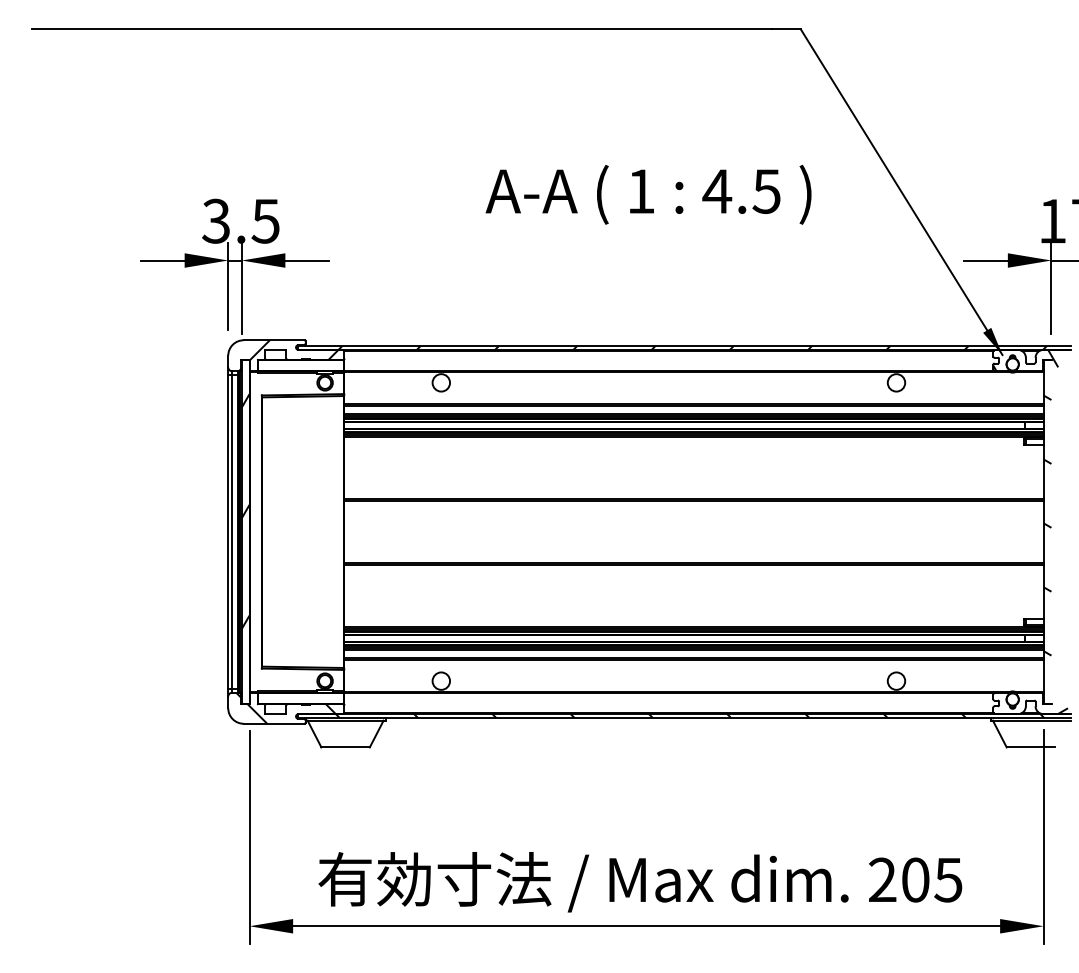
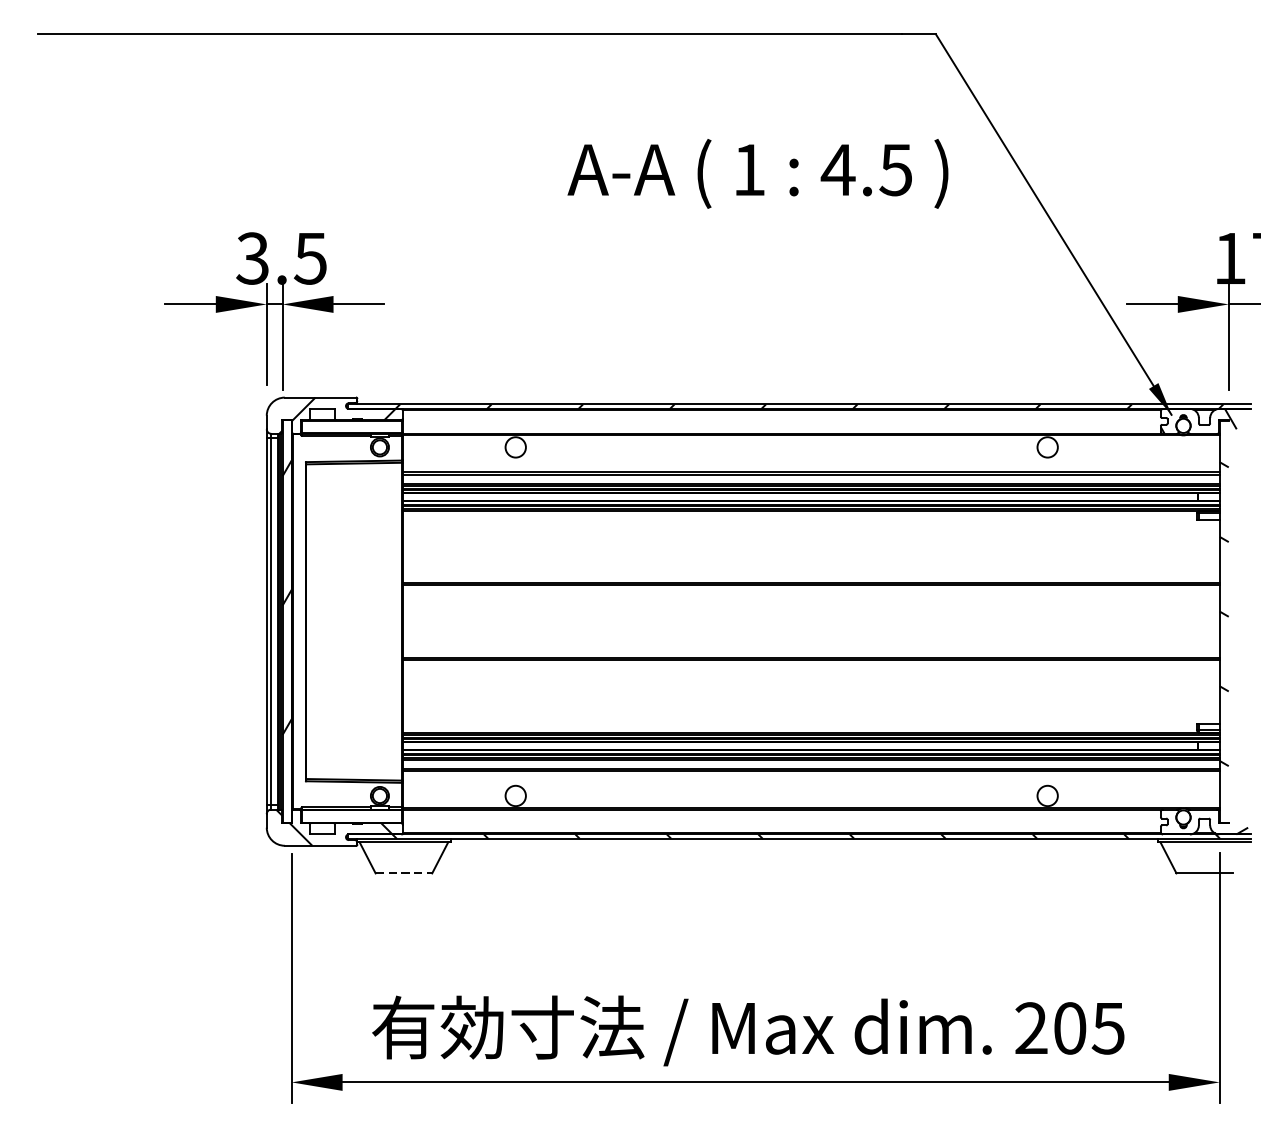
text: (648, 194) -> (757, 173), moved
line: (346, 747) -> (404, 873), solid -> dashed

